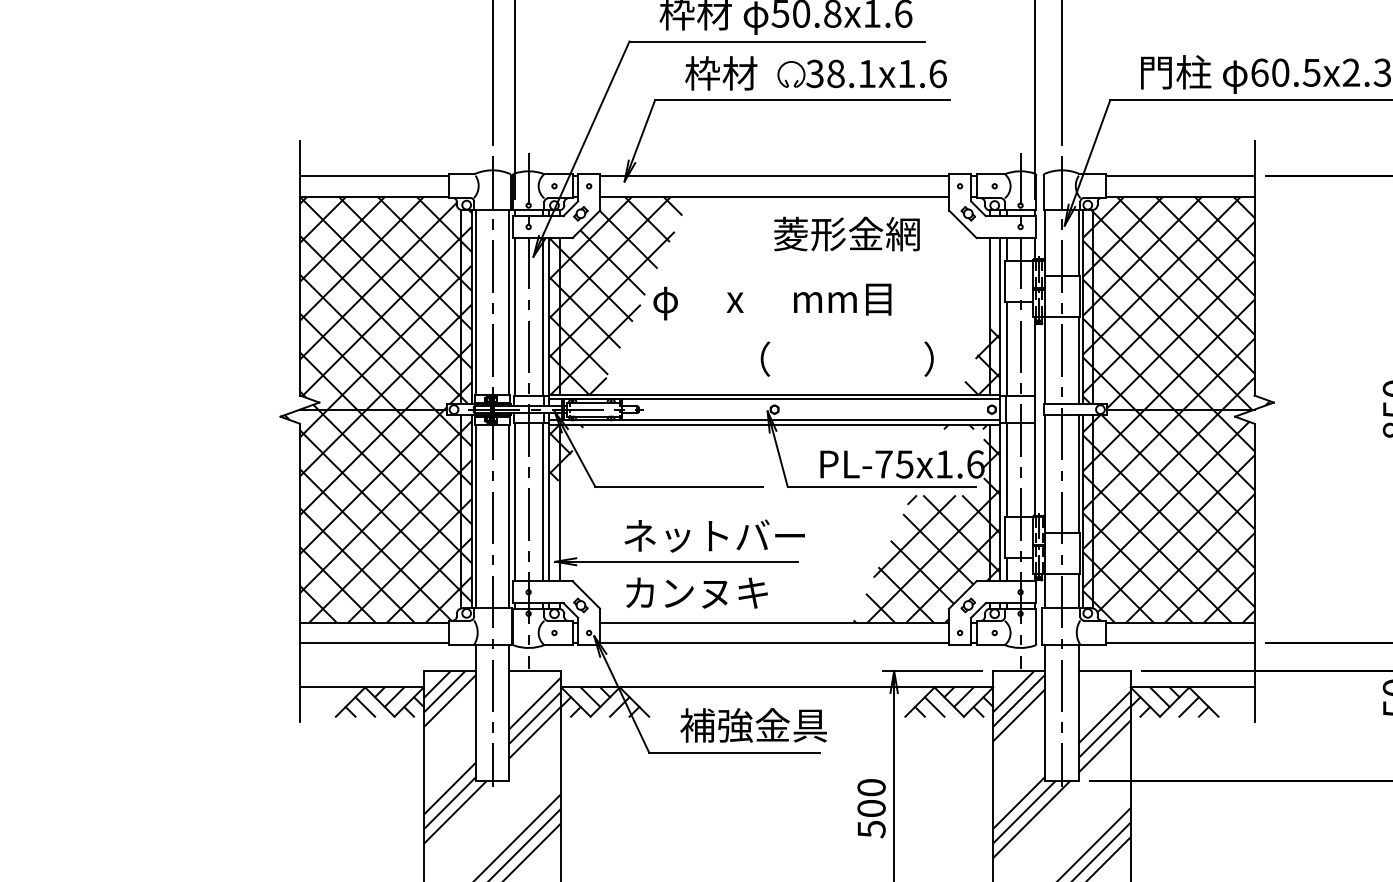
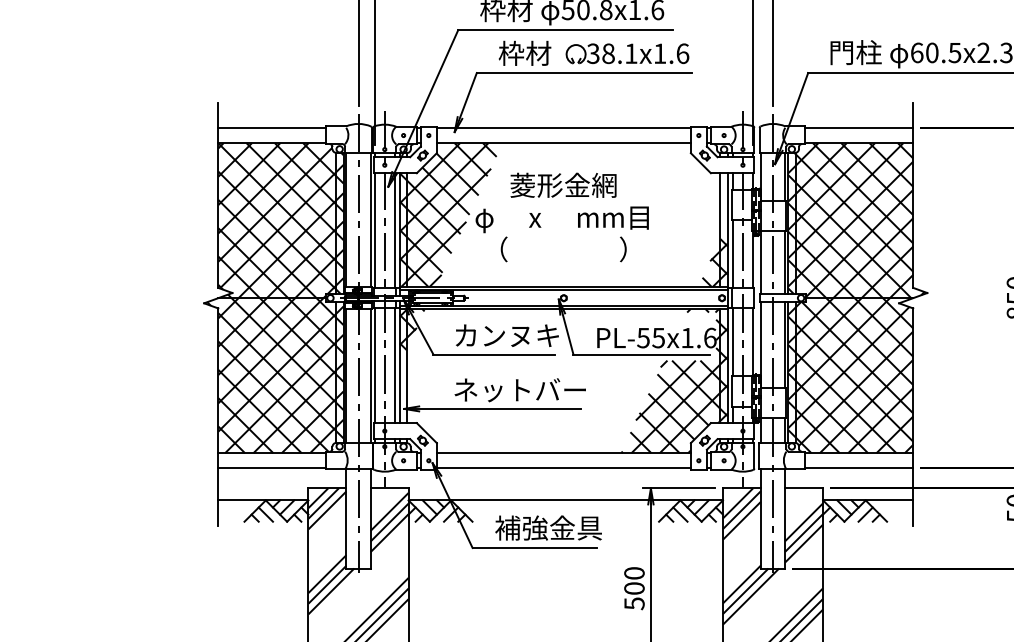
text: (846, 232) -> (563, 184), moved
text: (846, 359) -> (563, 249), moved
text: (883, 465) -> (643, 338), PL-75x1.6 -> PL-55x1.6
text: (697, 592) -> (507, 335), moved

